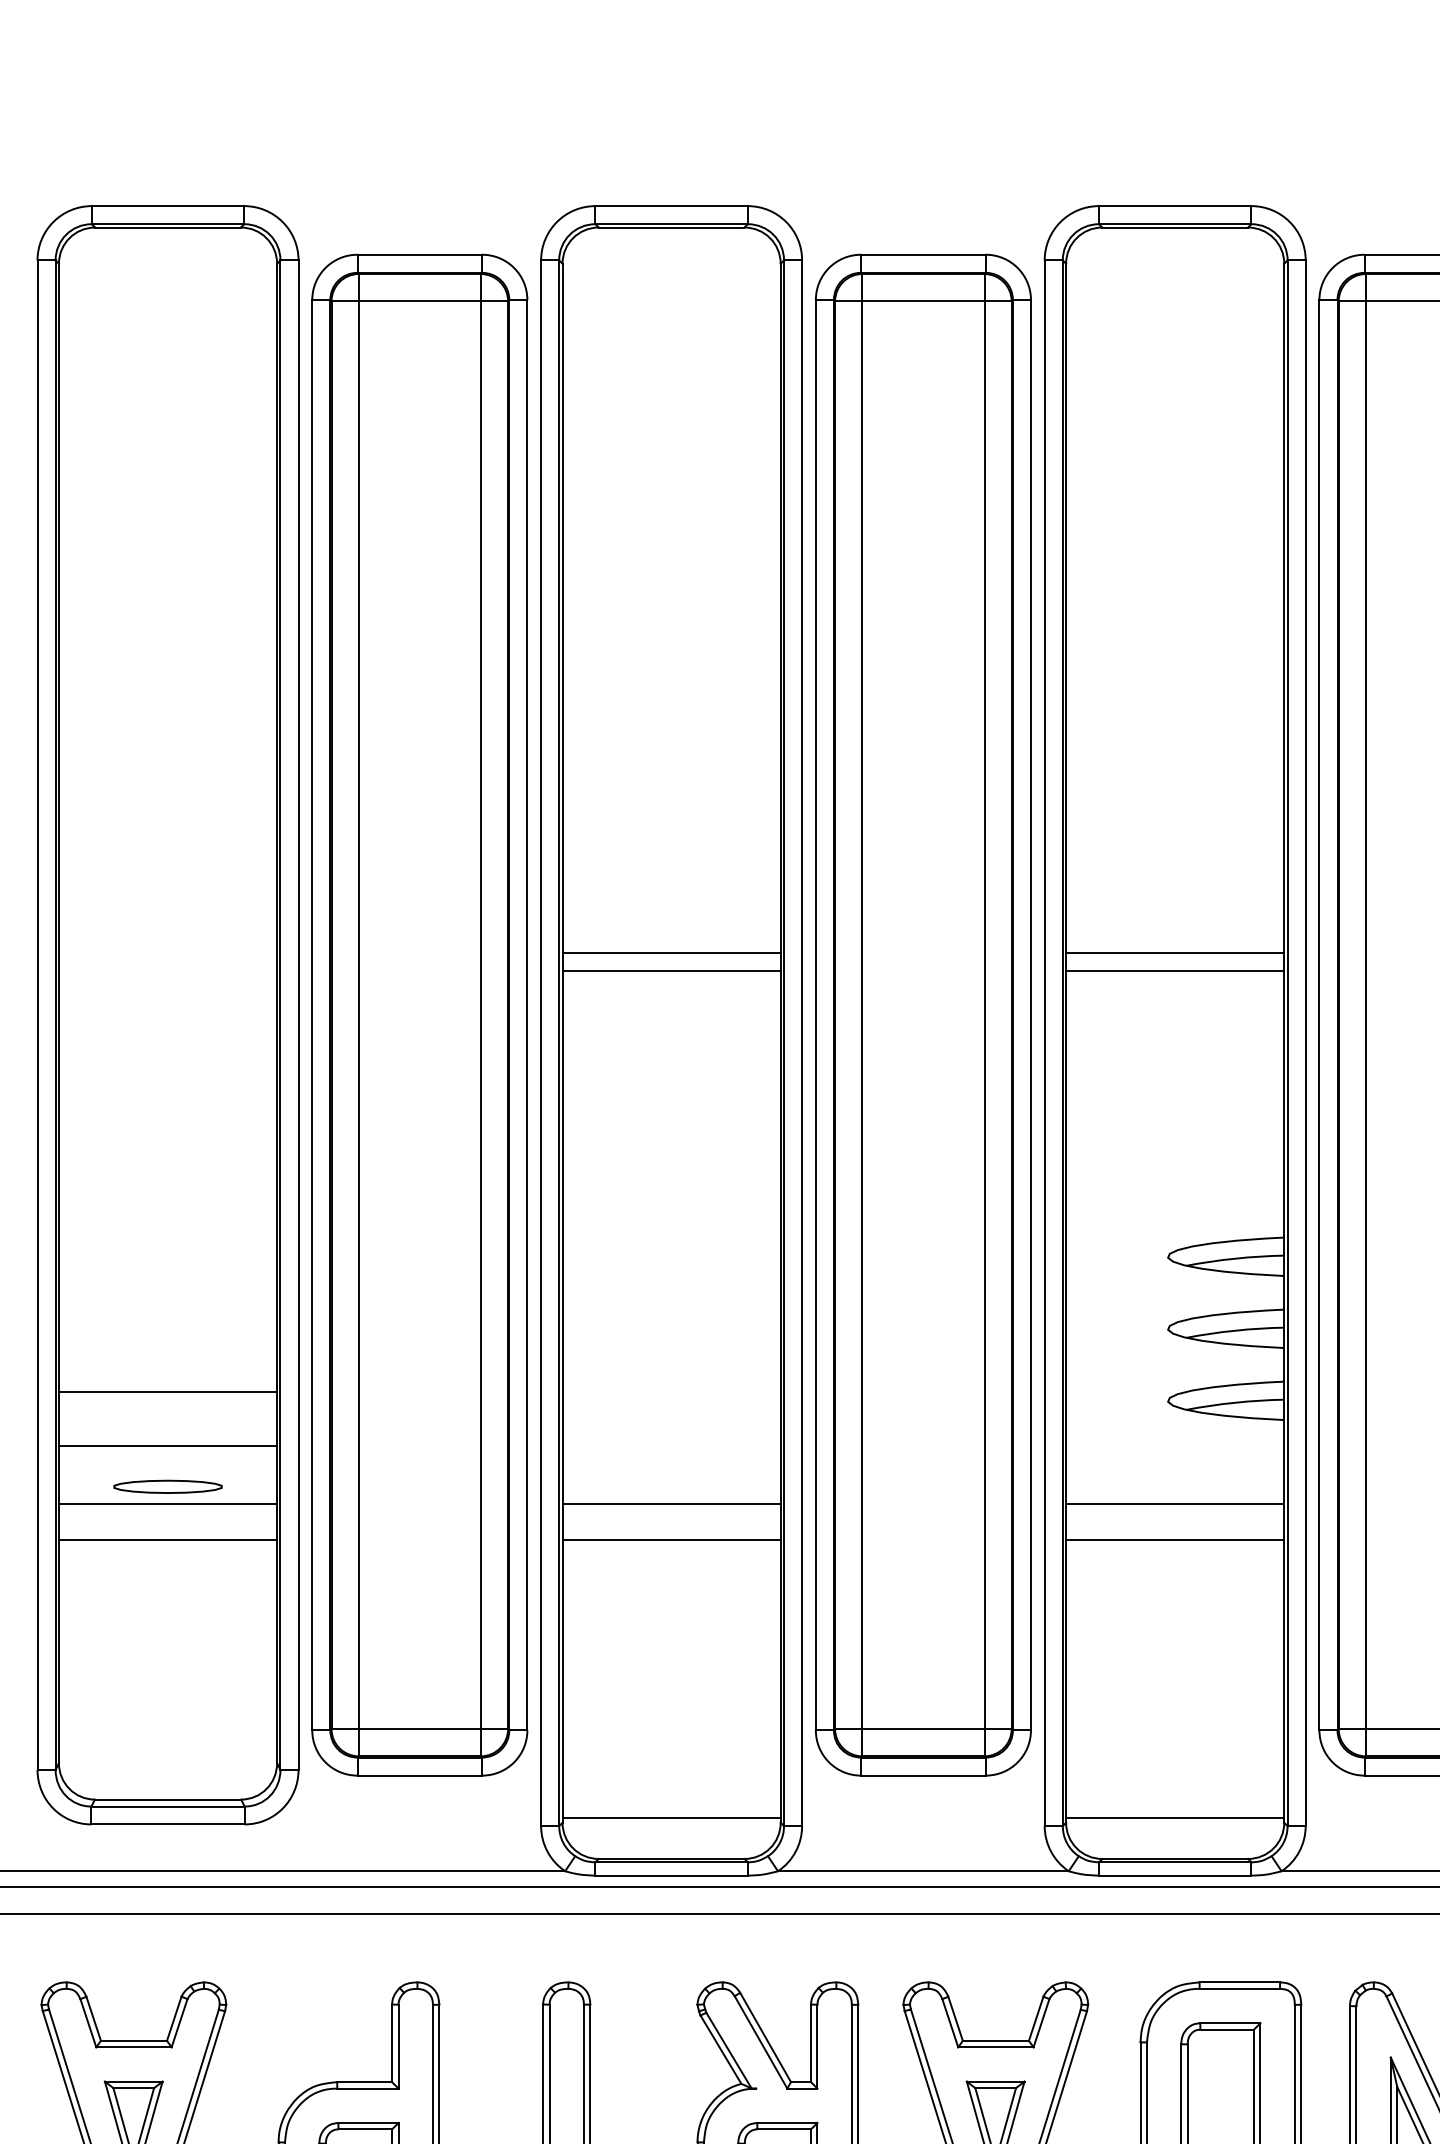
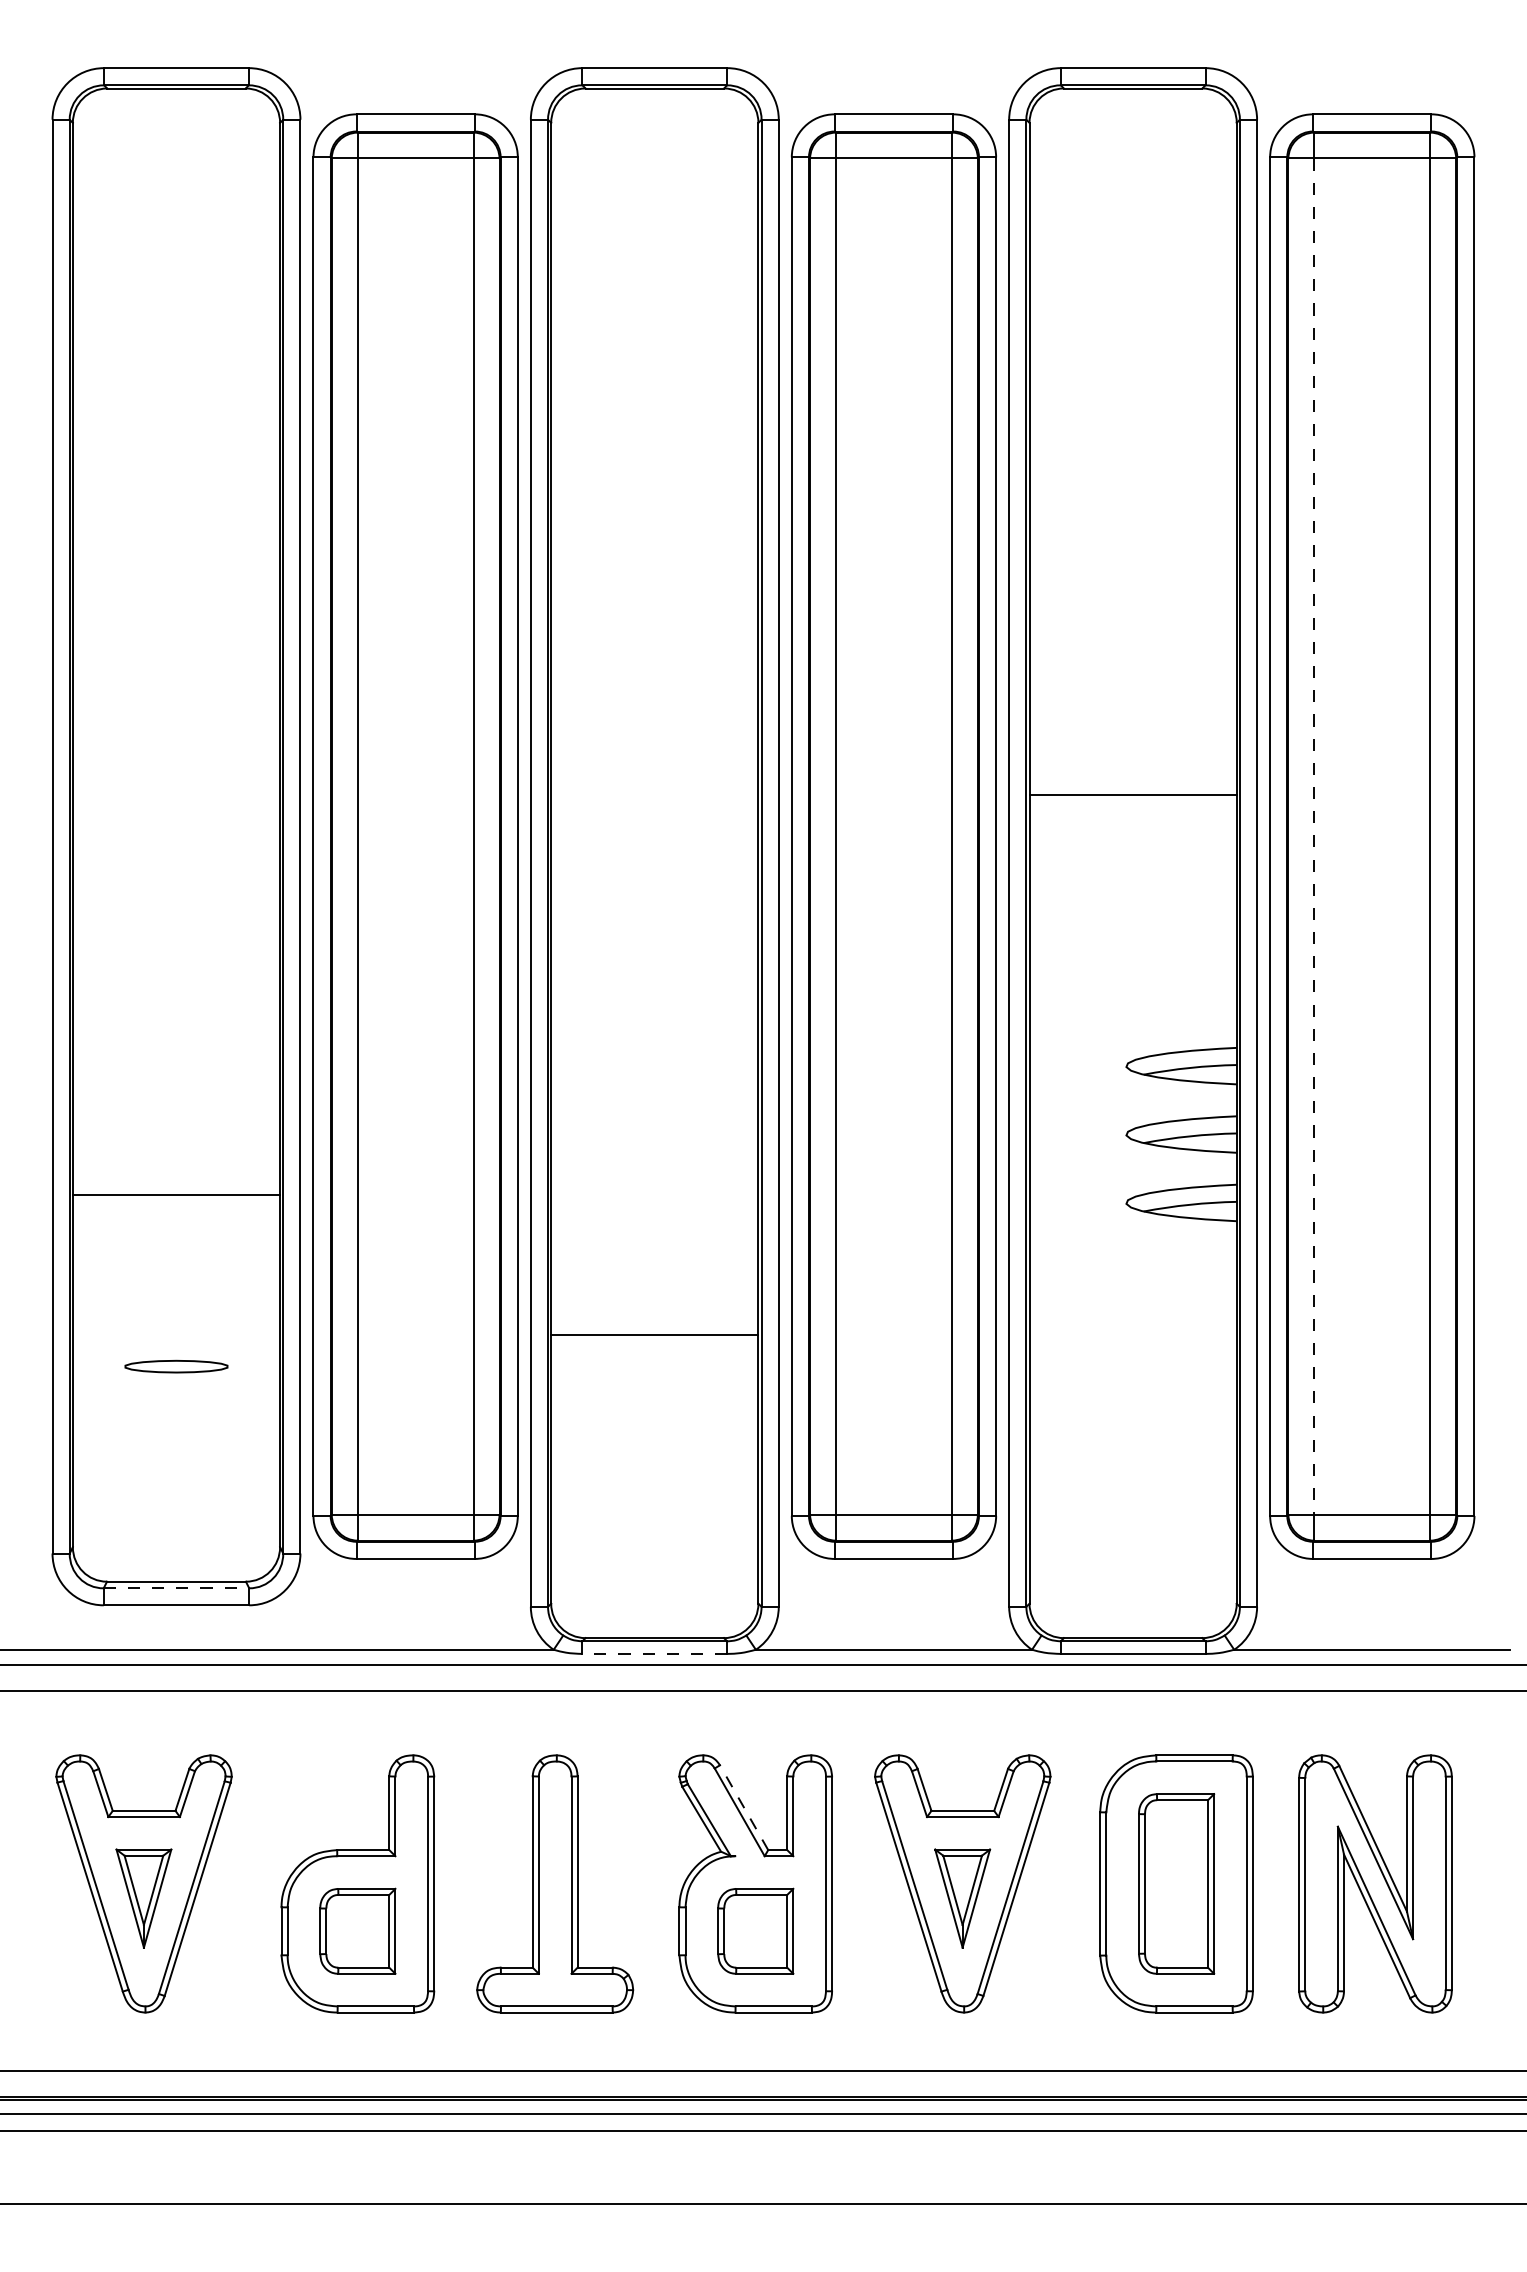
line: (671, 952) -> (654, 777), removed
line: (1174, 952) -> (1132, 777), removed
line: (671, 970) -> (654, 794), removed
line: (1366, 1016) -> (1314, 837), solid -> dashed
line: (168, 1445) -> (176, 1245), removed
part: (168, 1486) -> (176, 1366), moved
line: (168, 1503) -> (176, 1300), removed
line: (671, 1503) -> (654, 1300), removed
line: (1174, 1503) -> (1132, 1300), removed
line: (168, 1540) -> (176, 1335), removed
line: (1174, 1540) -> (1132, 1335), removed
line: (168, 1806) -> (176, 1588), solid -> dashed
line: (671, 1818) -> (654, 1599), removed
line: (1174, 1818) -> (1132, 1599), removed
line: (671, 1875) -> (654, 1653), solid -> dashed
line: (766, 2037) -> (744, 1807), solid -> dashed

